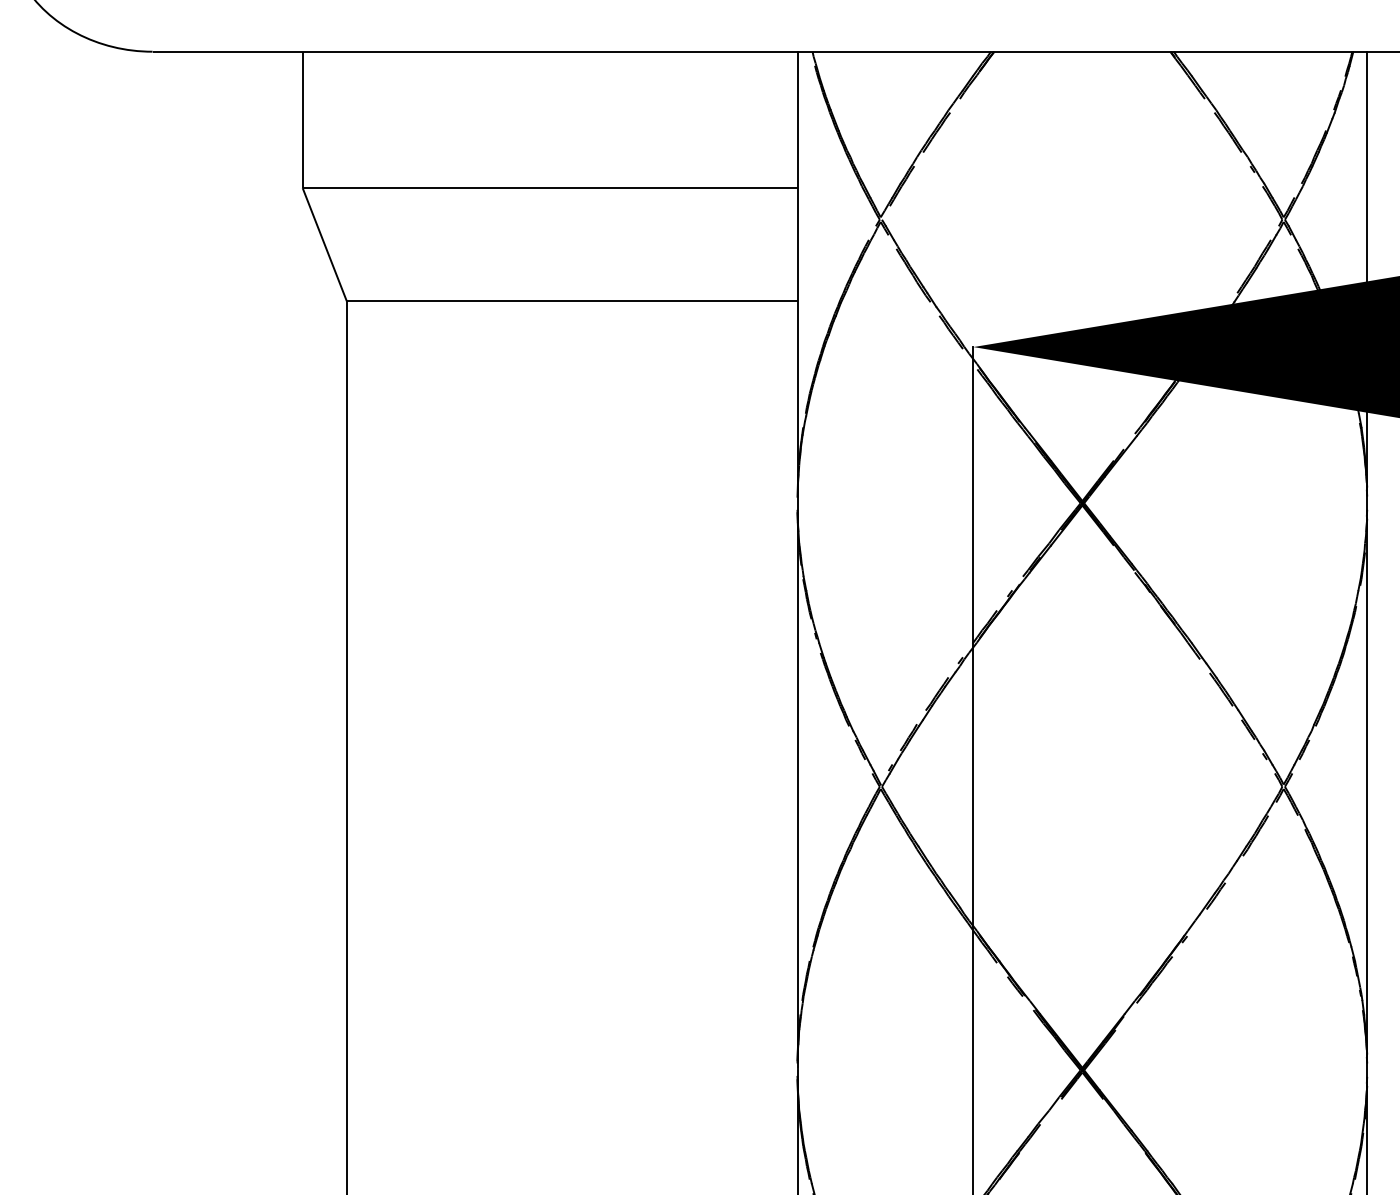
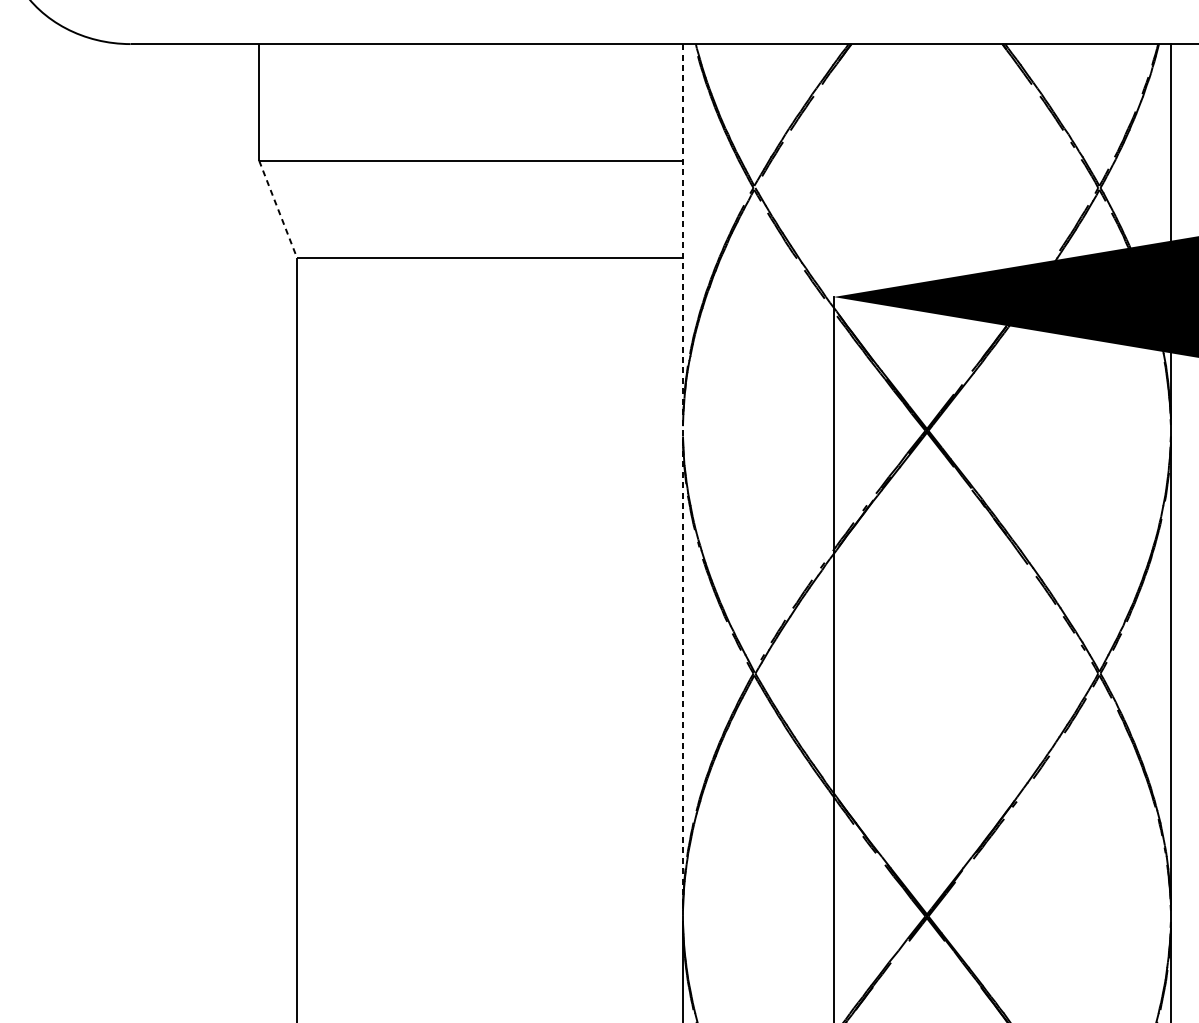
line: (324, 244) -> (277, 209), solid -> dashed
line: (797, 560) -> (682, 479), solid -> dashed

